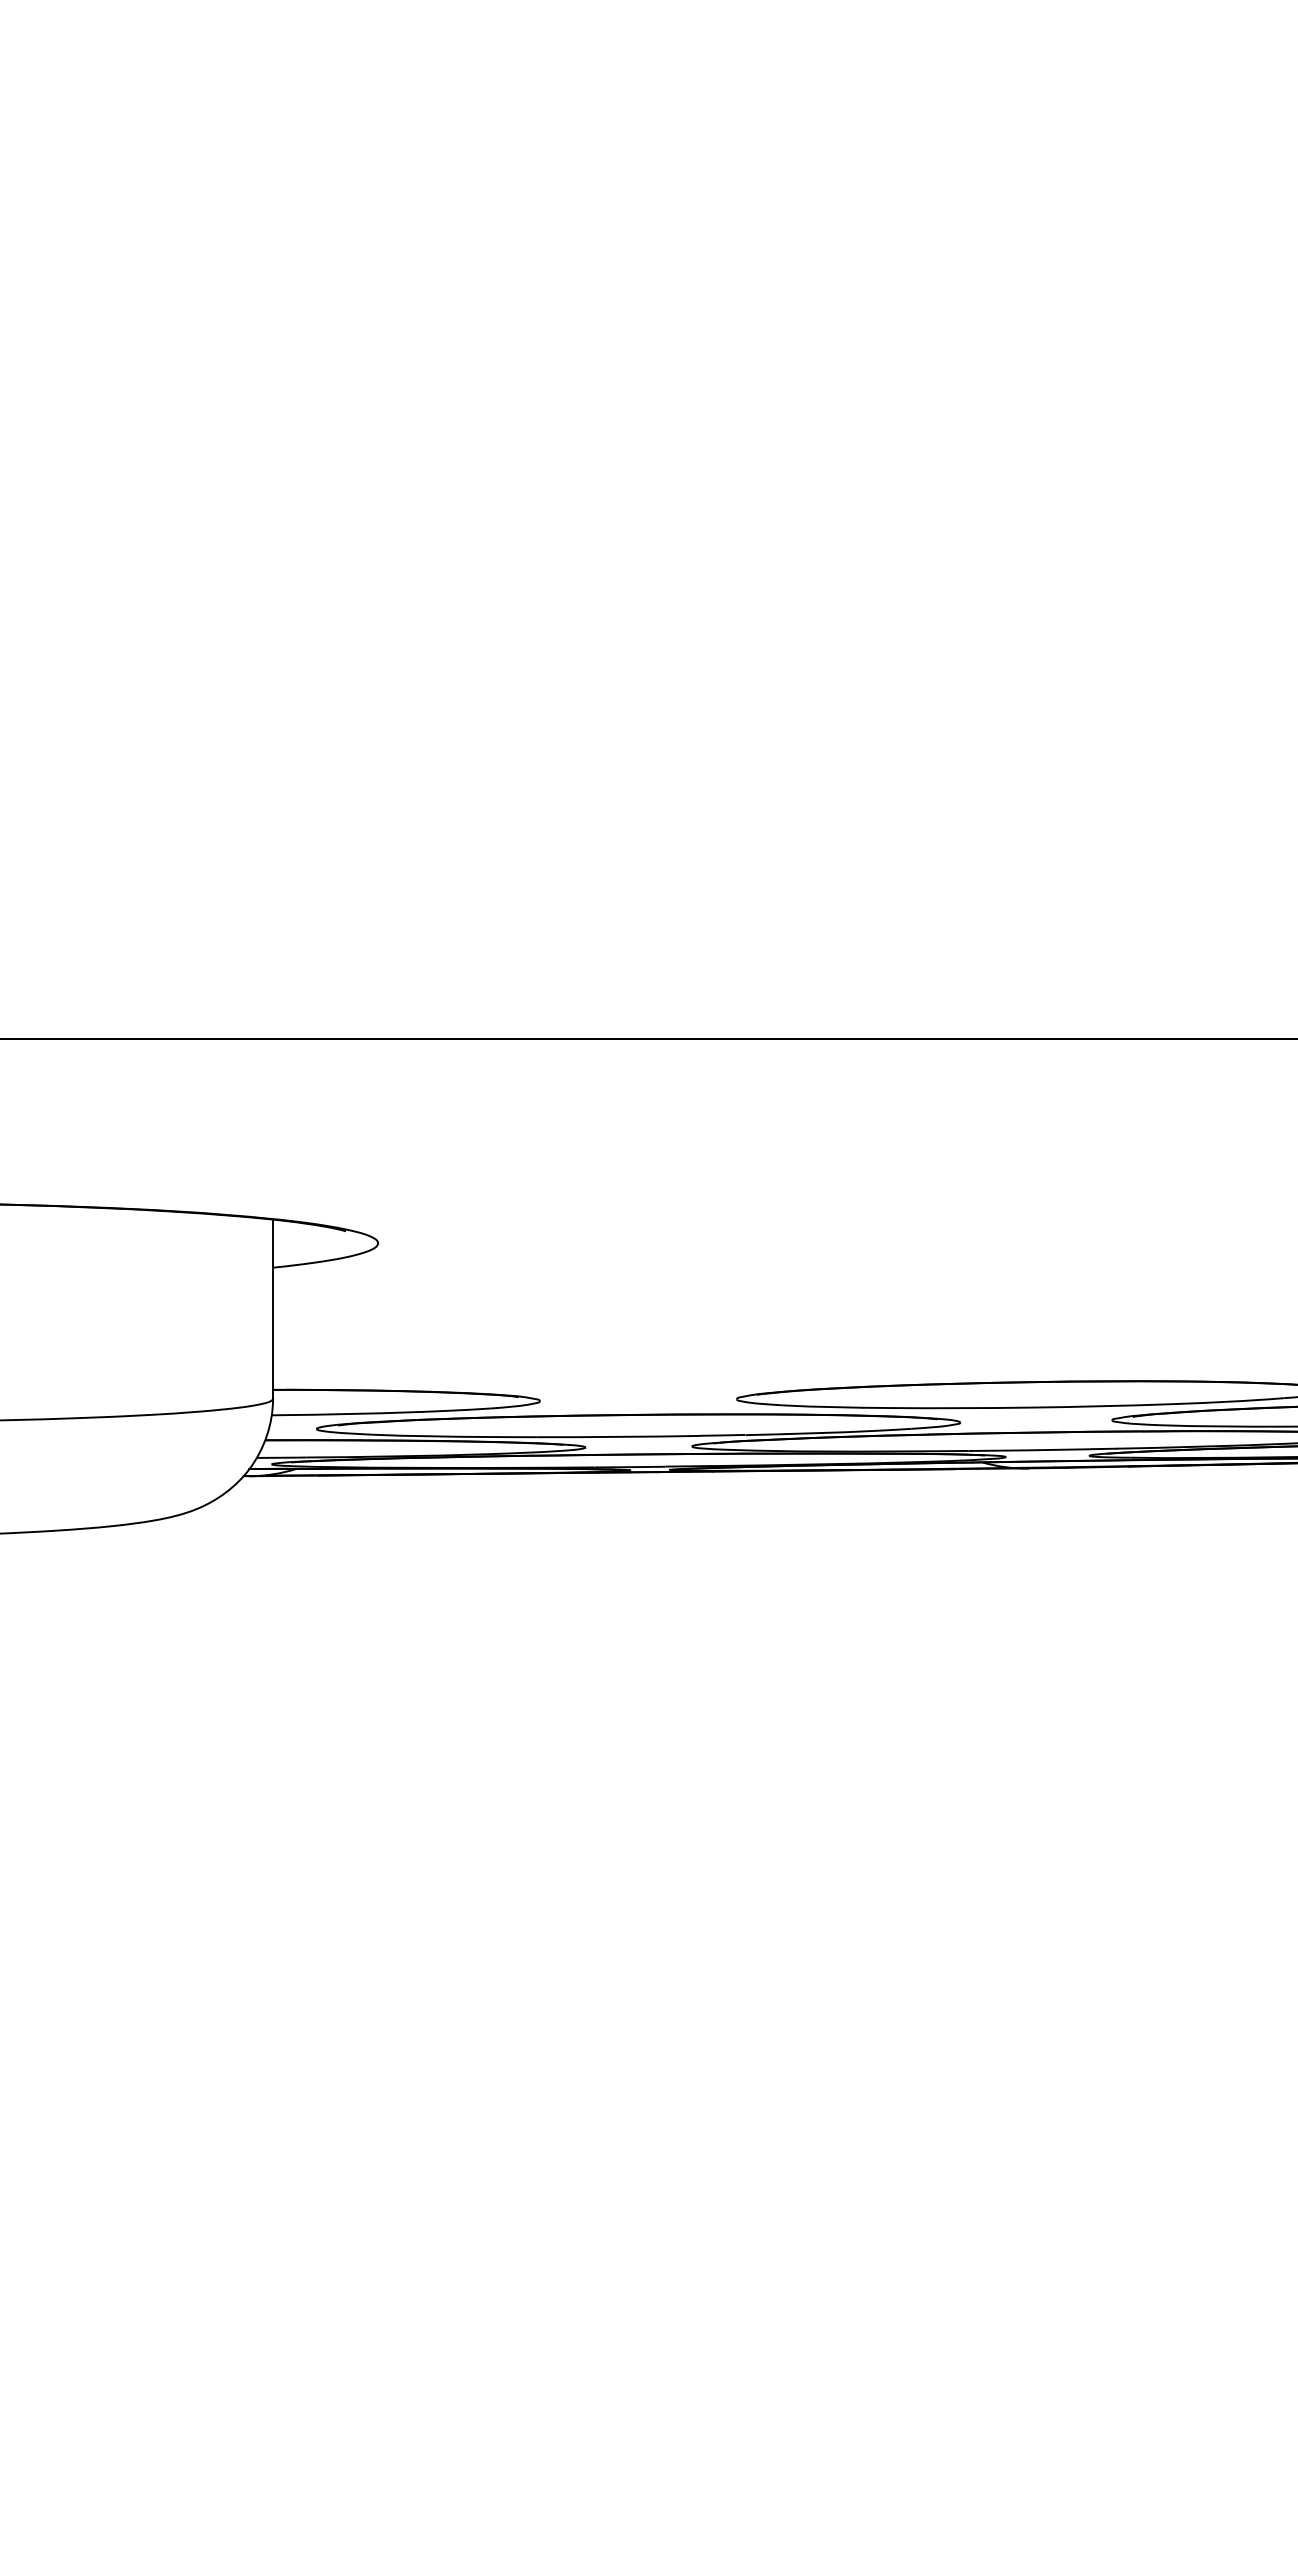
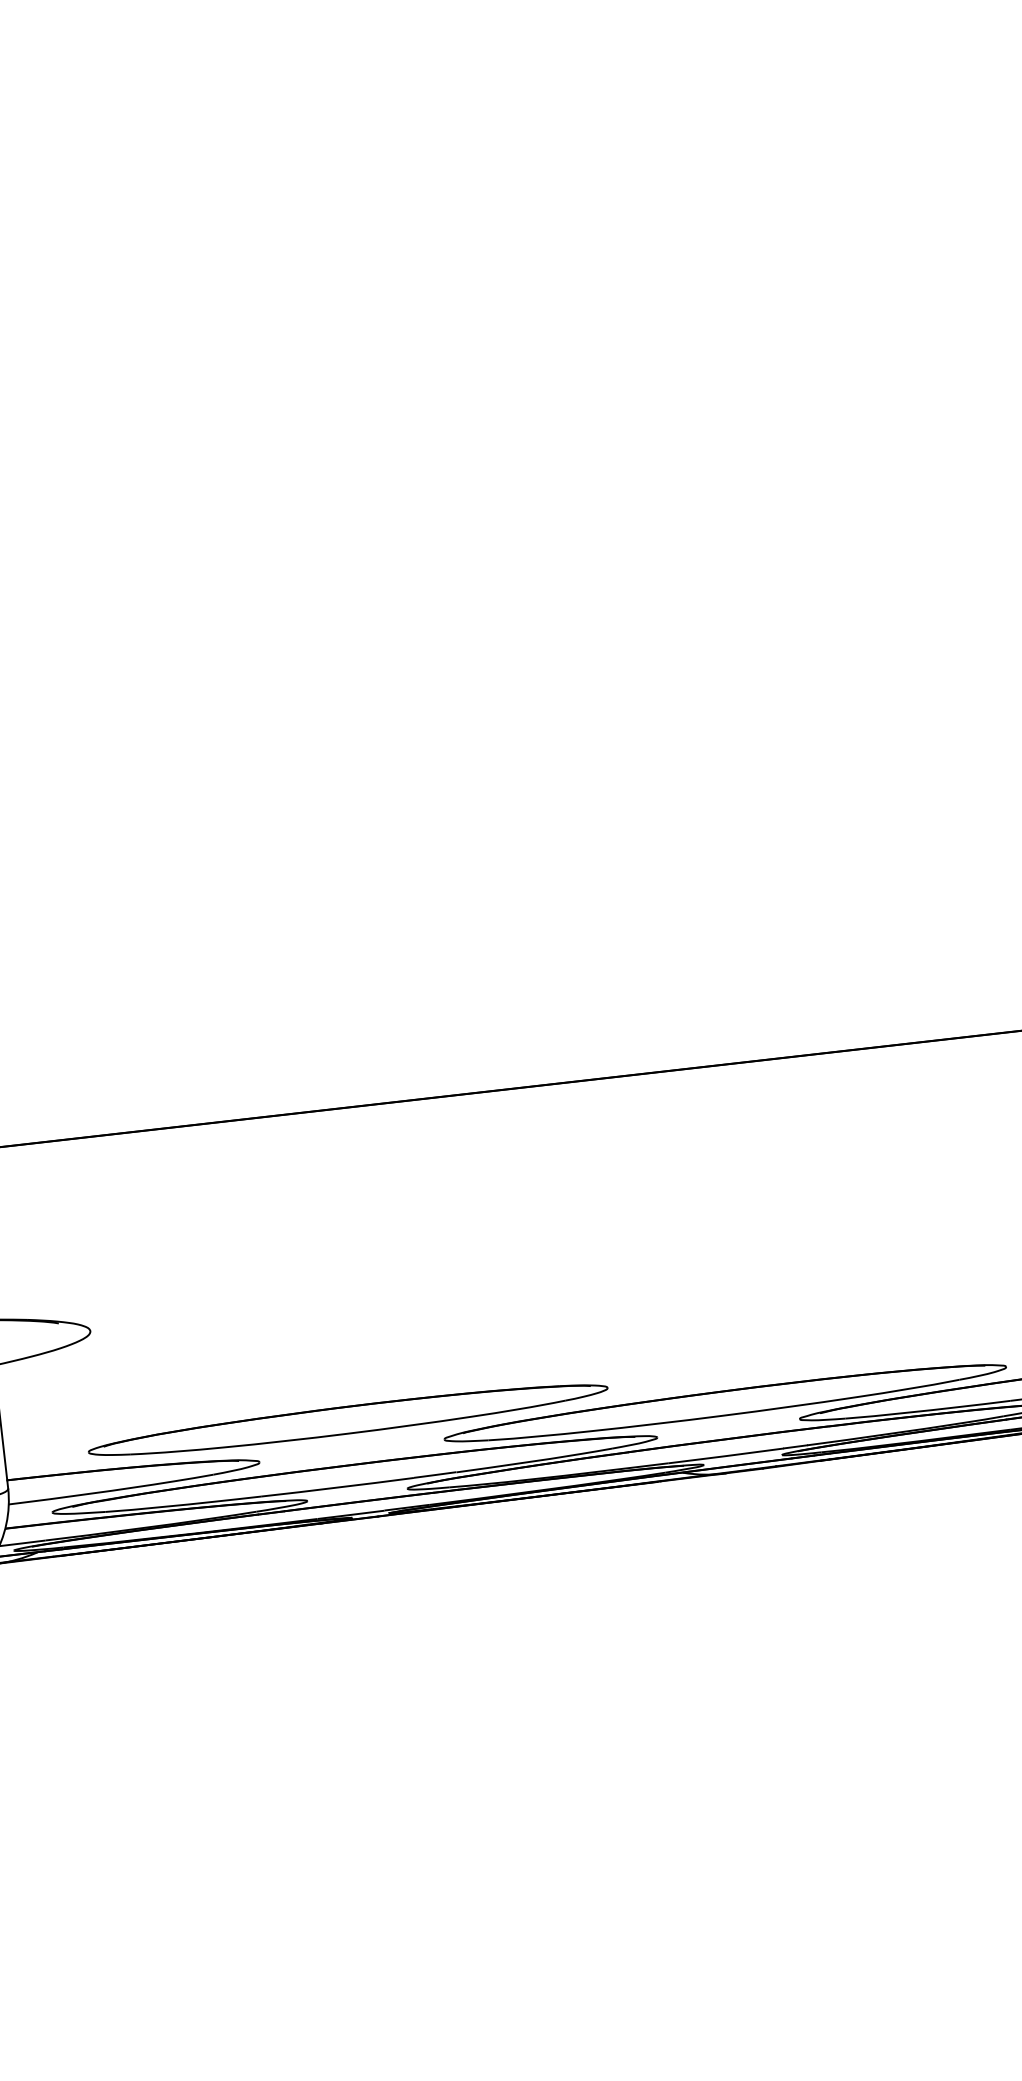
part: (637, 1367) -> (347, 1420), added

